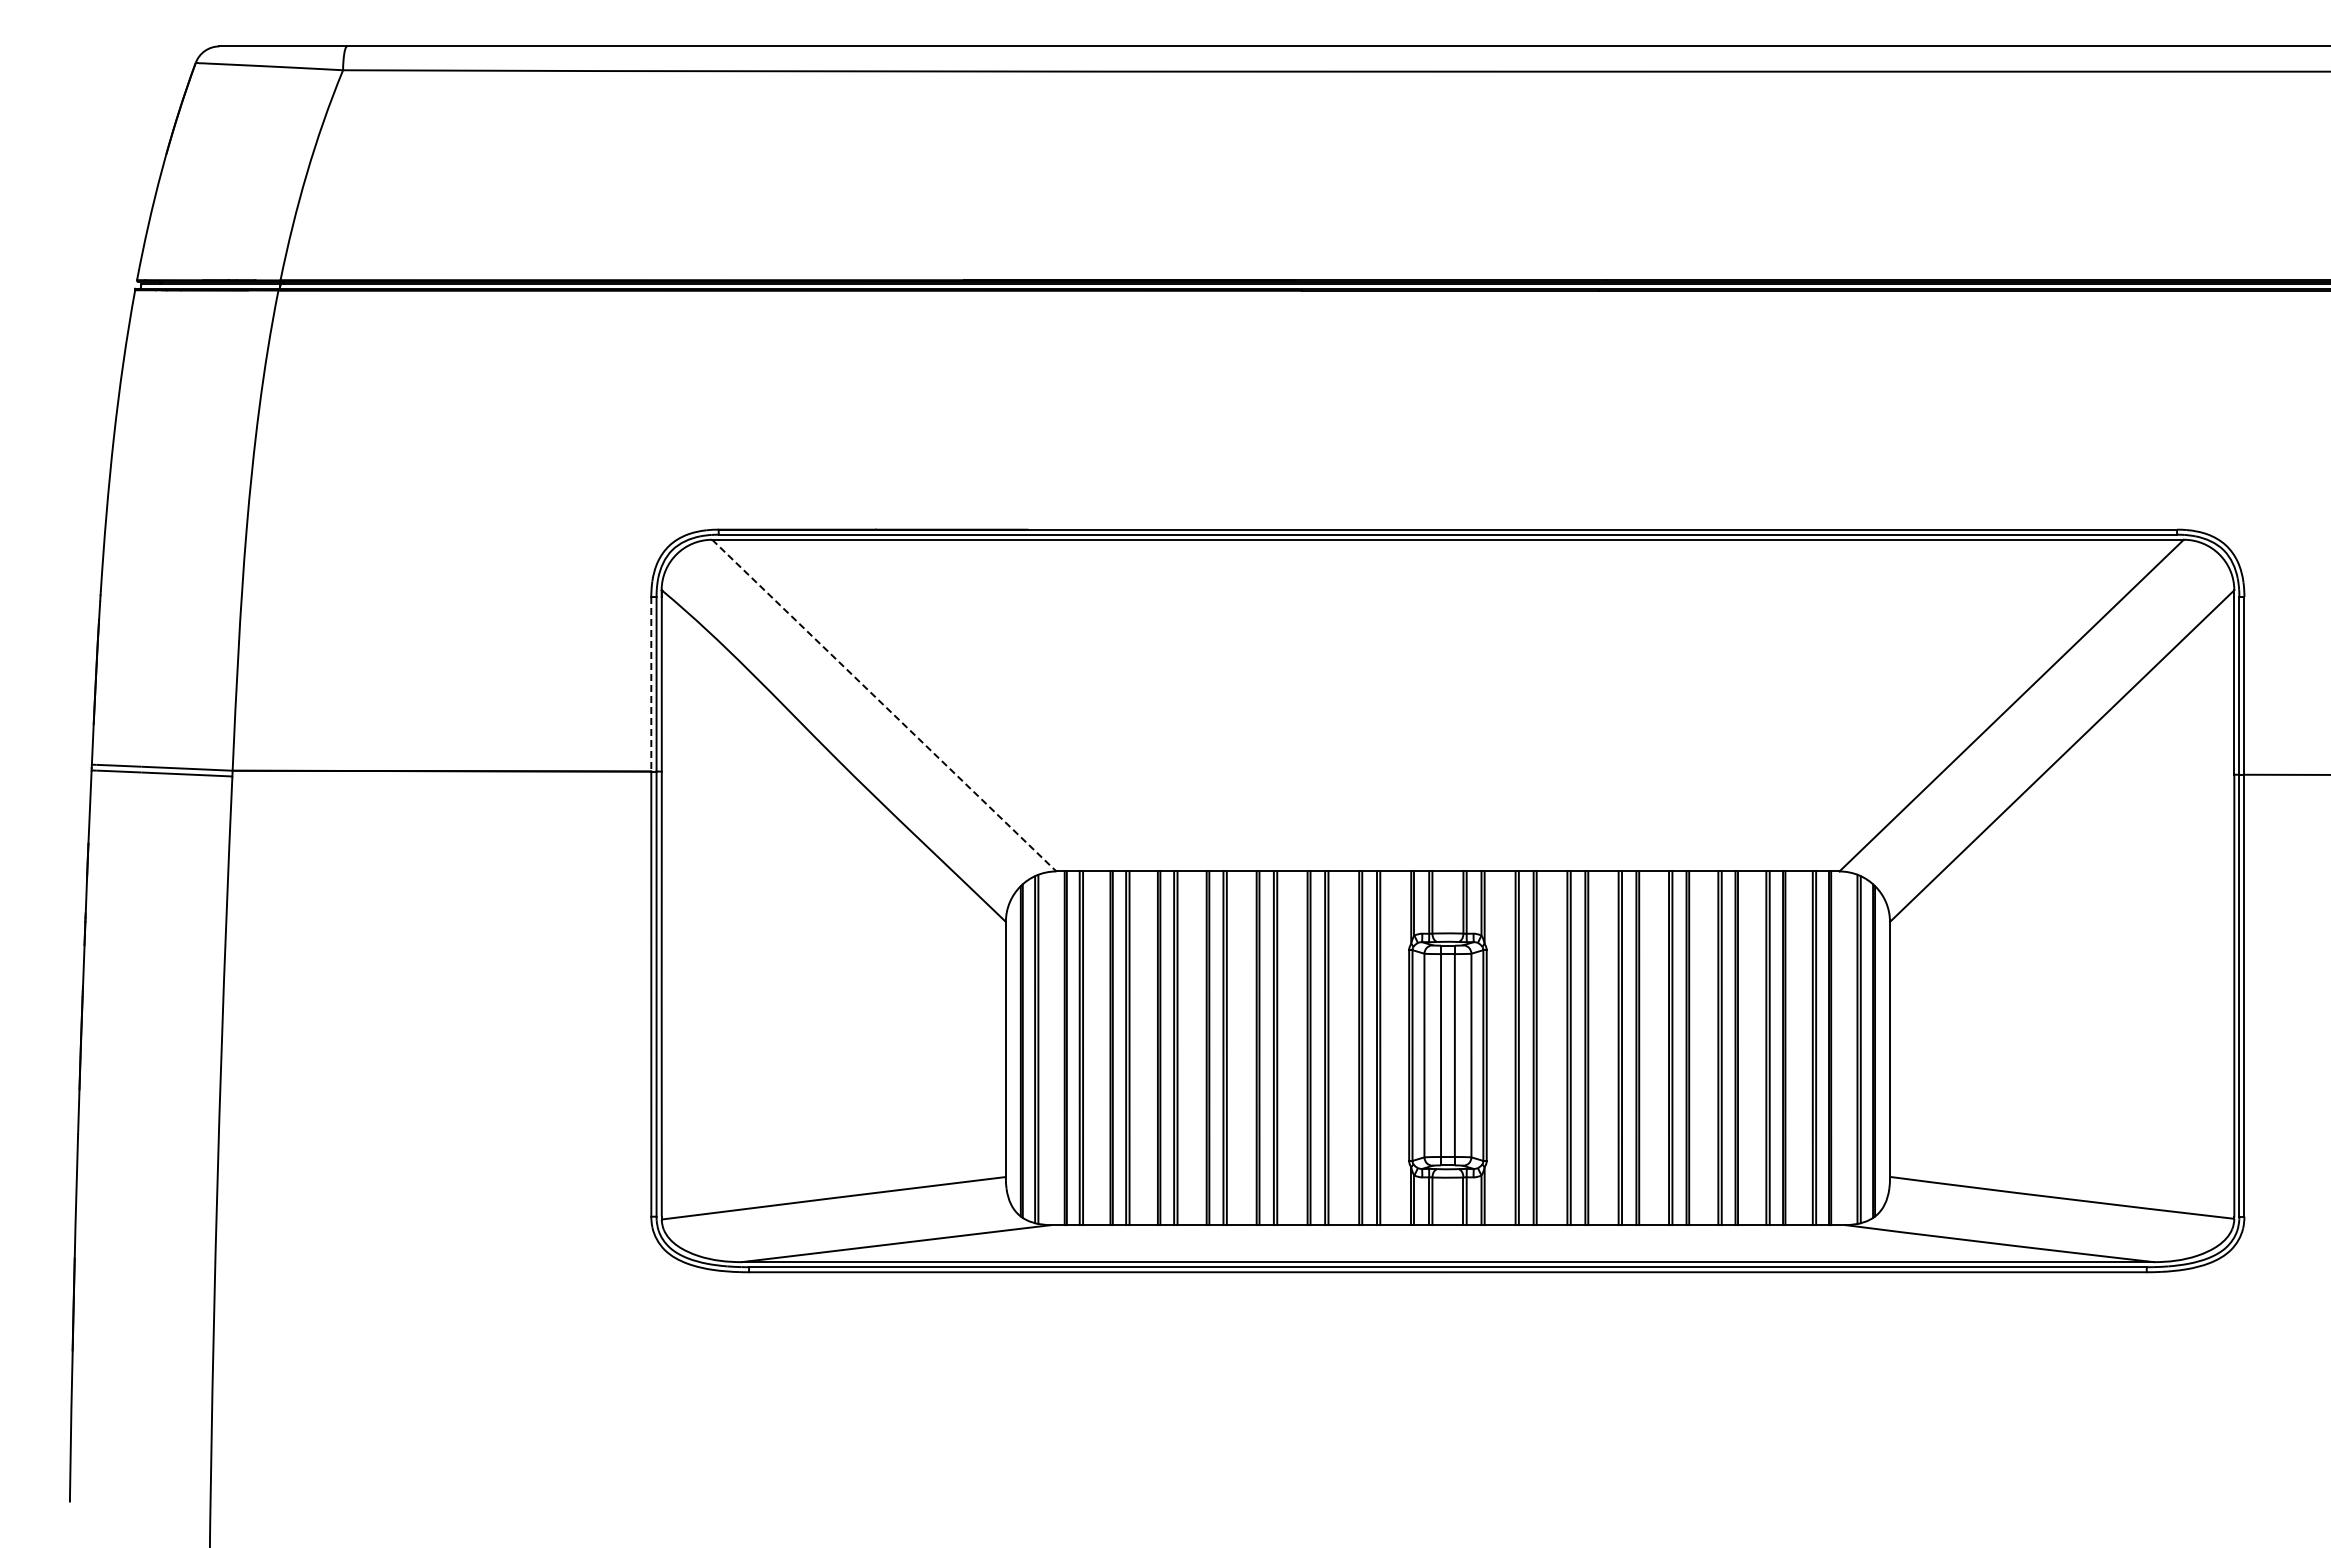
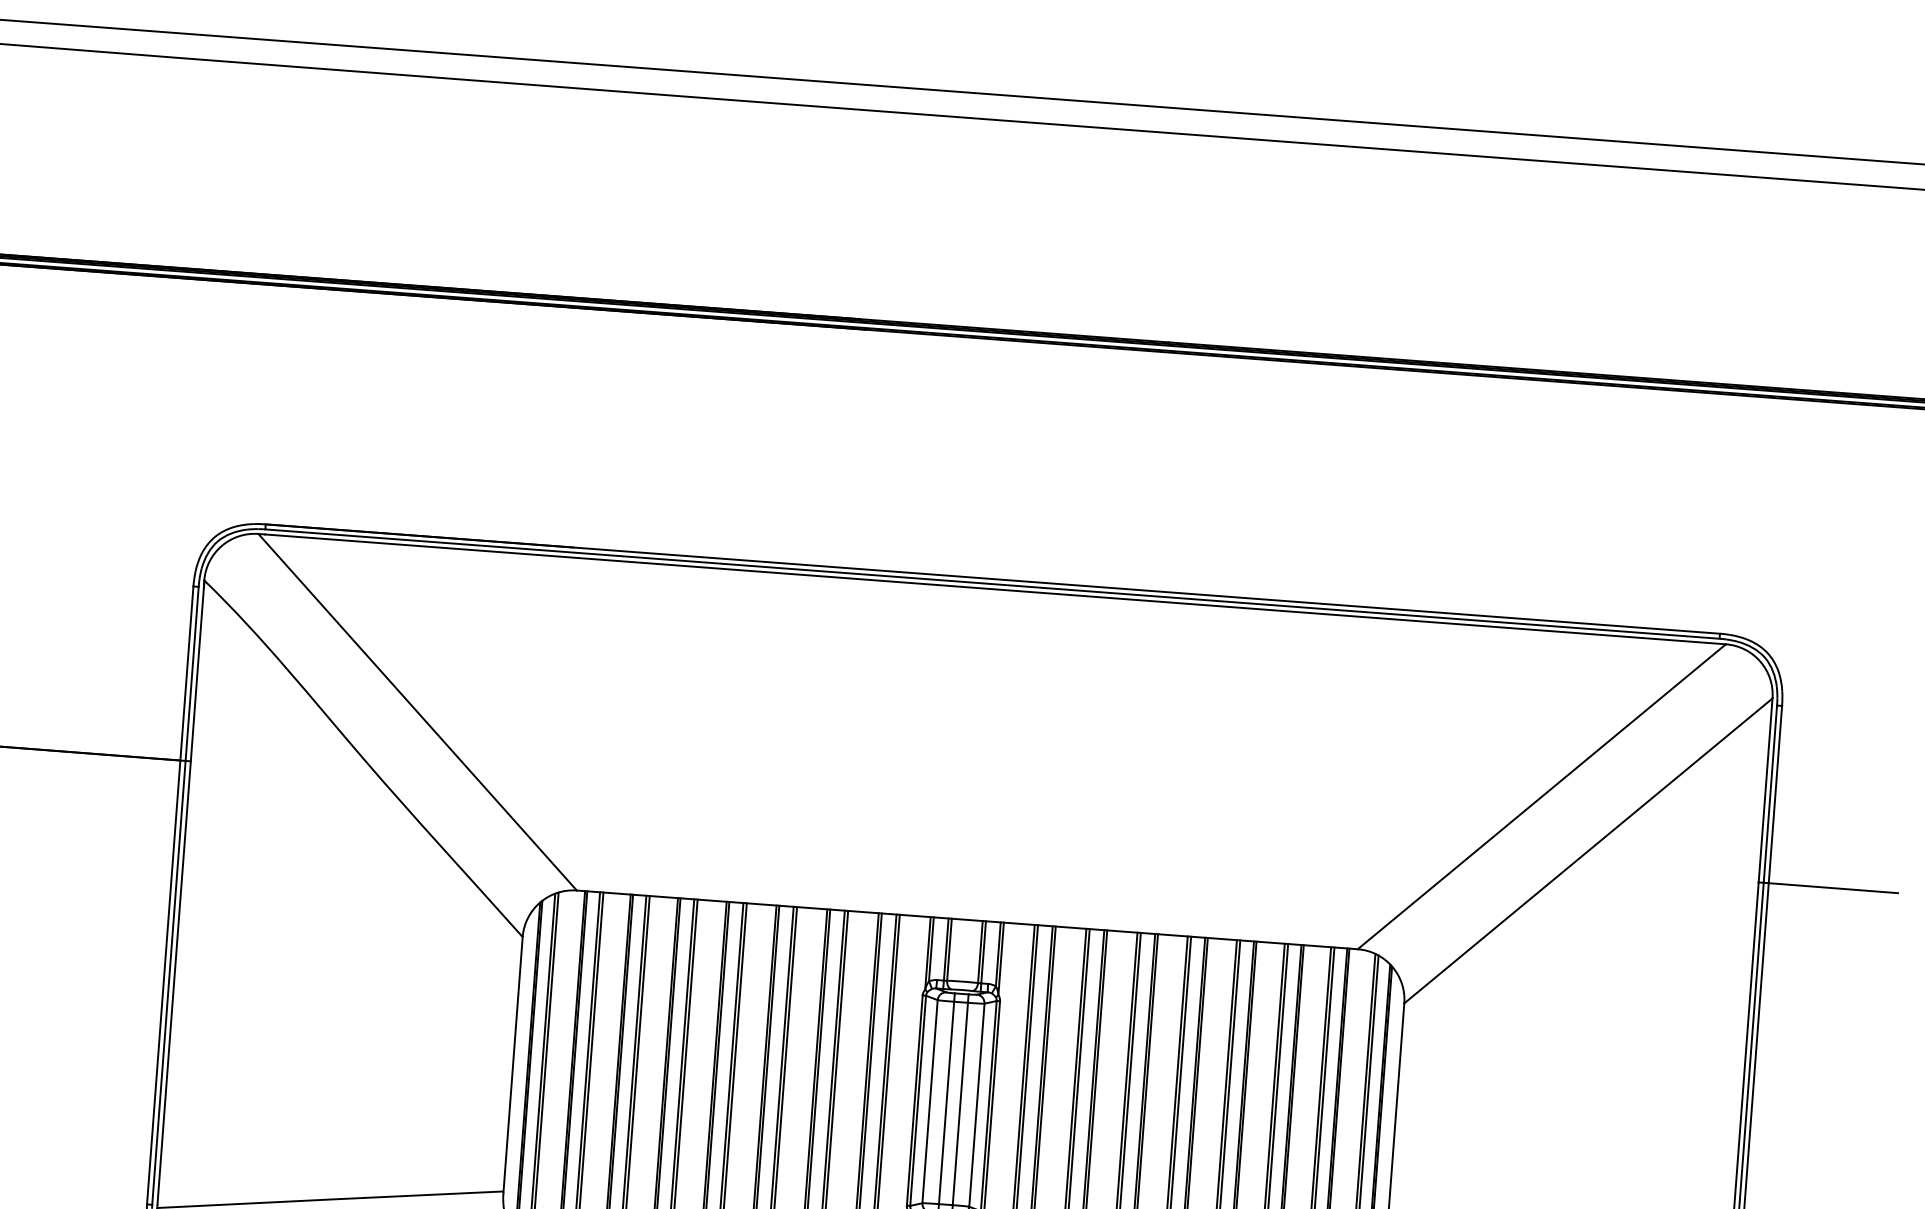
line: (651, 684) -> (187, 673), dashed -> solid
line: (884, 705) -> (417, 712), dashed -> solid

